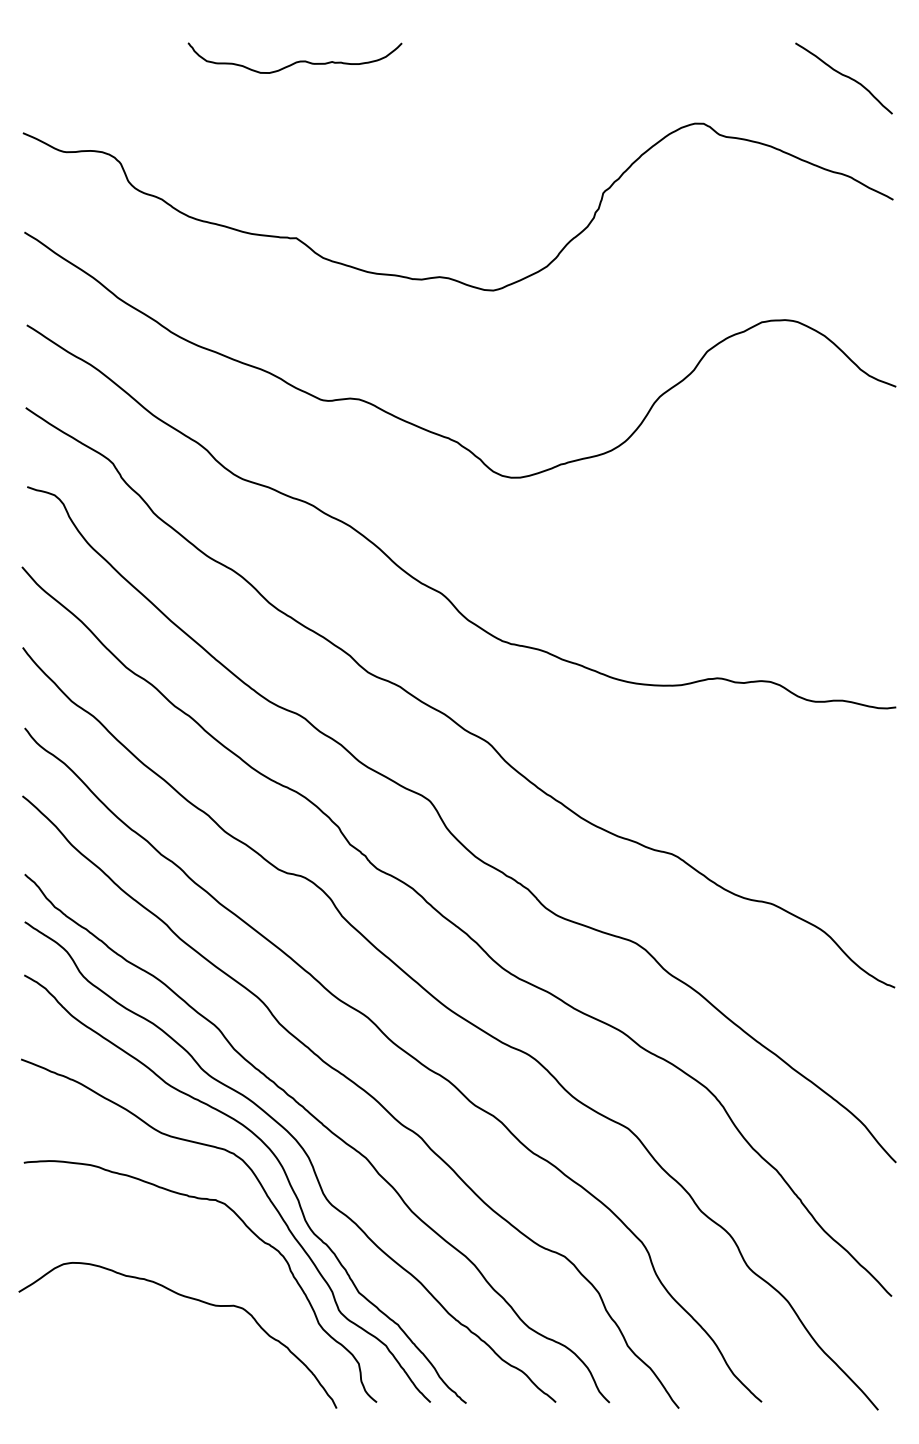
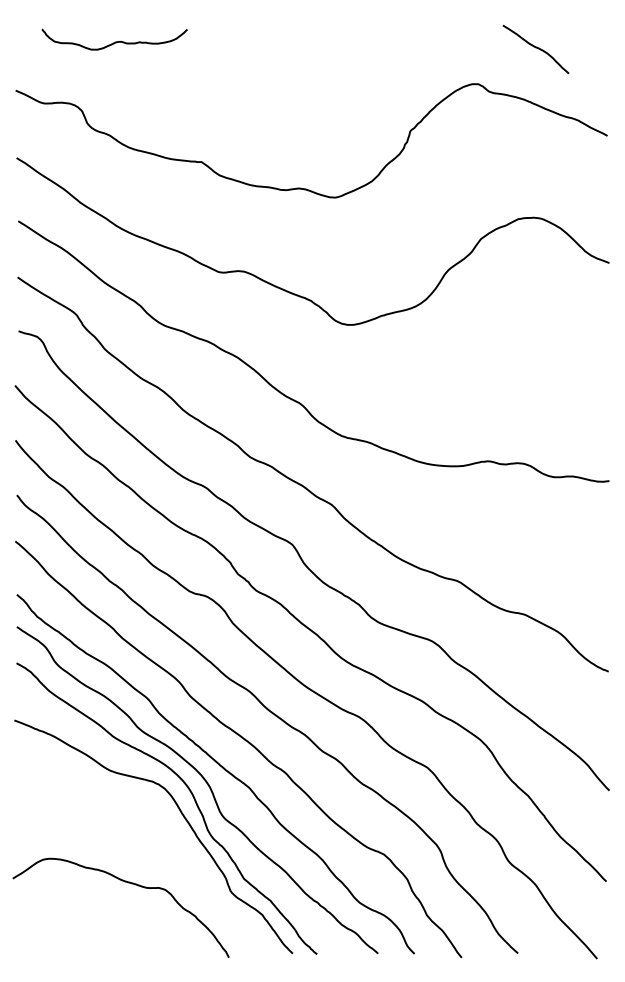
curve: (296, 60) -> (115, 41), moved
curve: (843, 77) -> (535, 48), moved
curve: (250, 1231) -> (170, 837), removed

